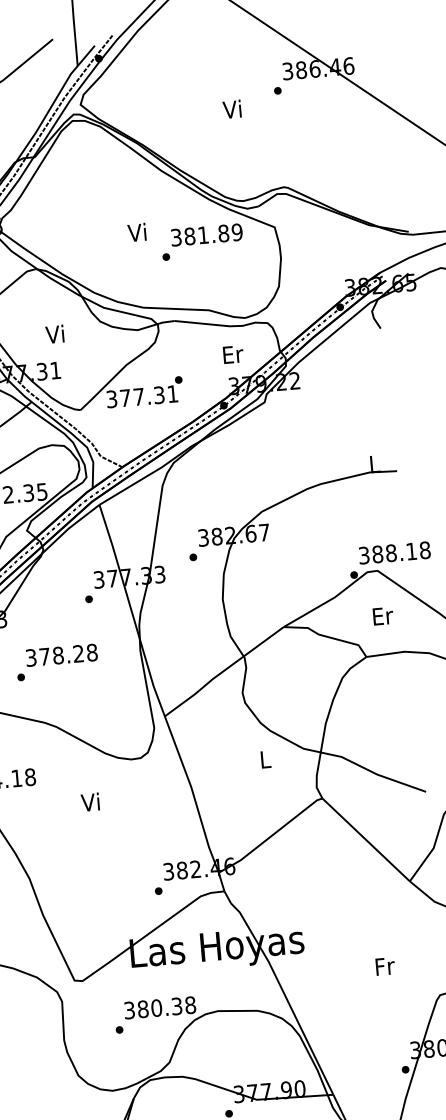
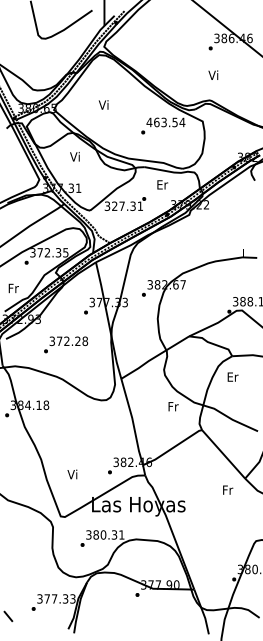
text: (232, 107) -> (213, 74), moved
text: (136, 231) -> (103, 104), moved
text: (205, 235) -> (165, 122), 381.89 -> 463.54
text: (54, 333) -> (74, 156), moved
text: (232, 353) -> (162, 184), moved
text: (124, 396) -> (114, 205), 377.31 -> 327.31
text: (382, 615) -> (232, 376), moved
text: (57, 654) -> (66, 340), 378.28 -> 372.28
text: (265, 759) -> (173, 406), L -> Fr
text: (90, 802) -> (72, 474), moved
text: (385, 965) -> (228, 489), moved
text: (189, 1004) -> (121, 534), 380.38 -> 380.31

